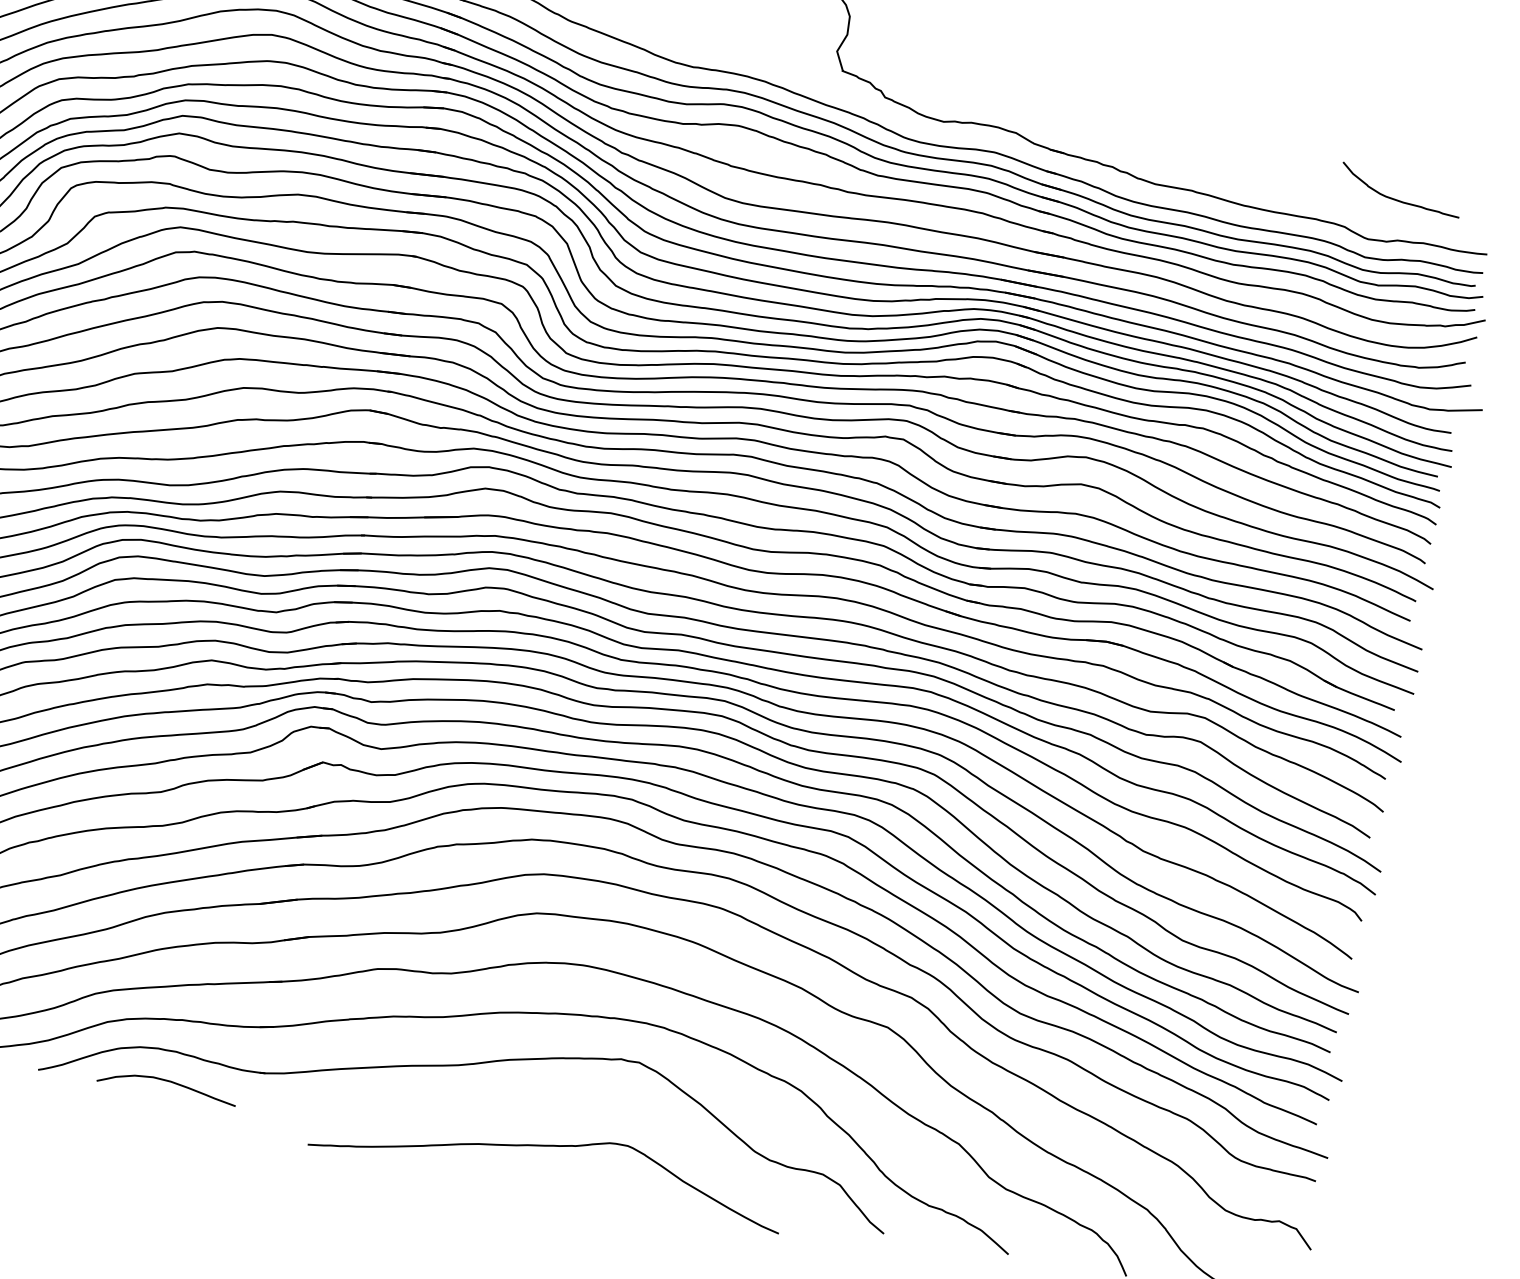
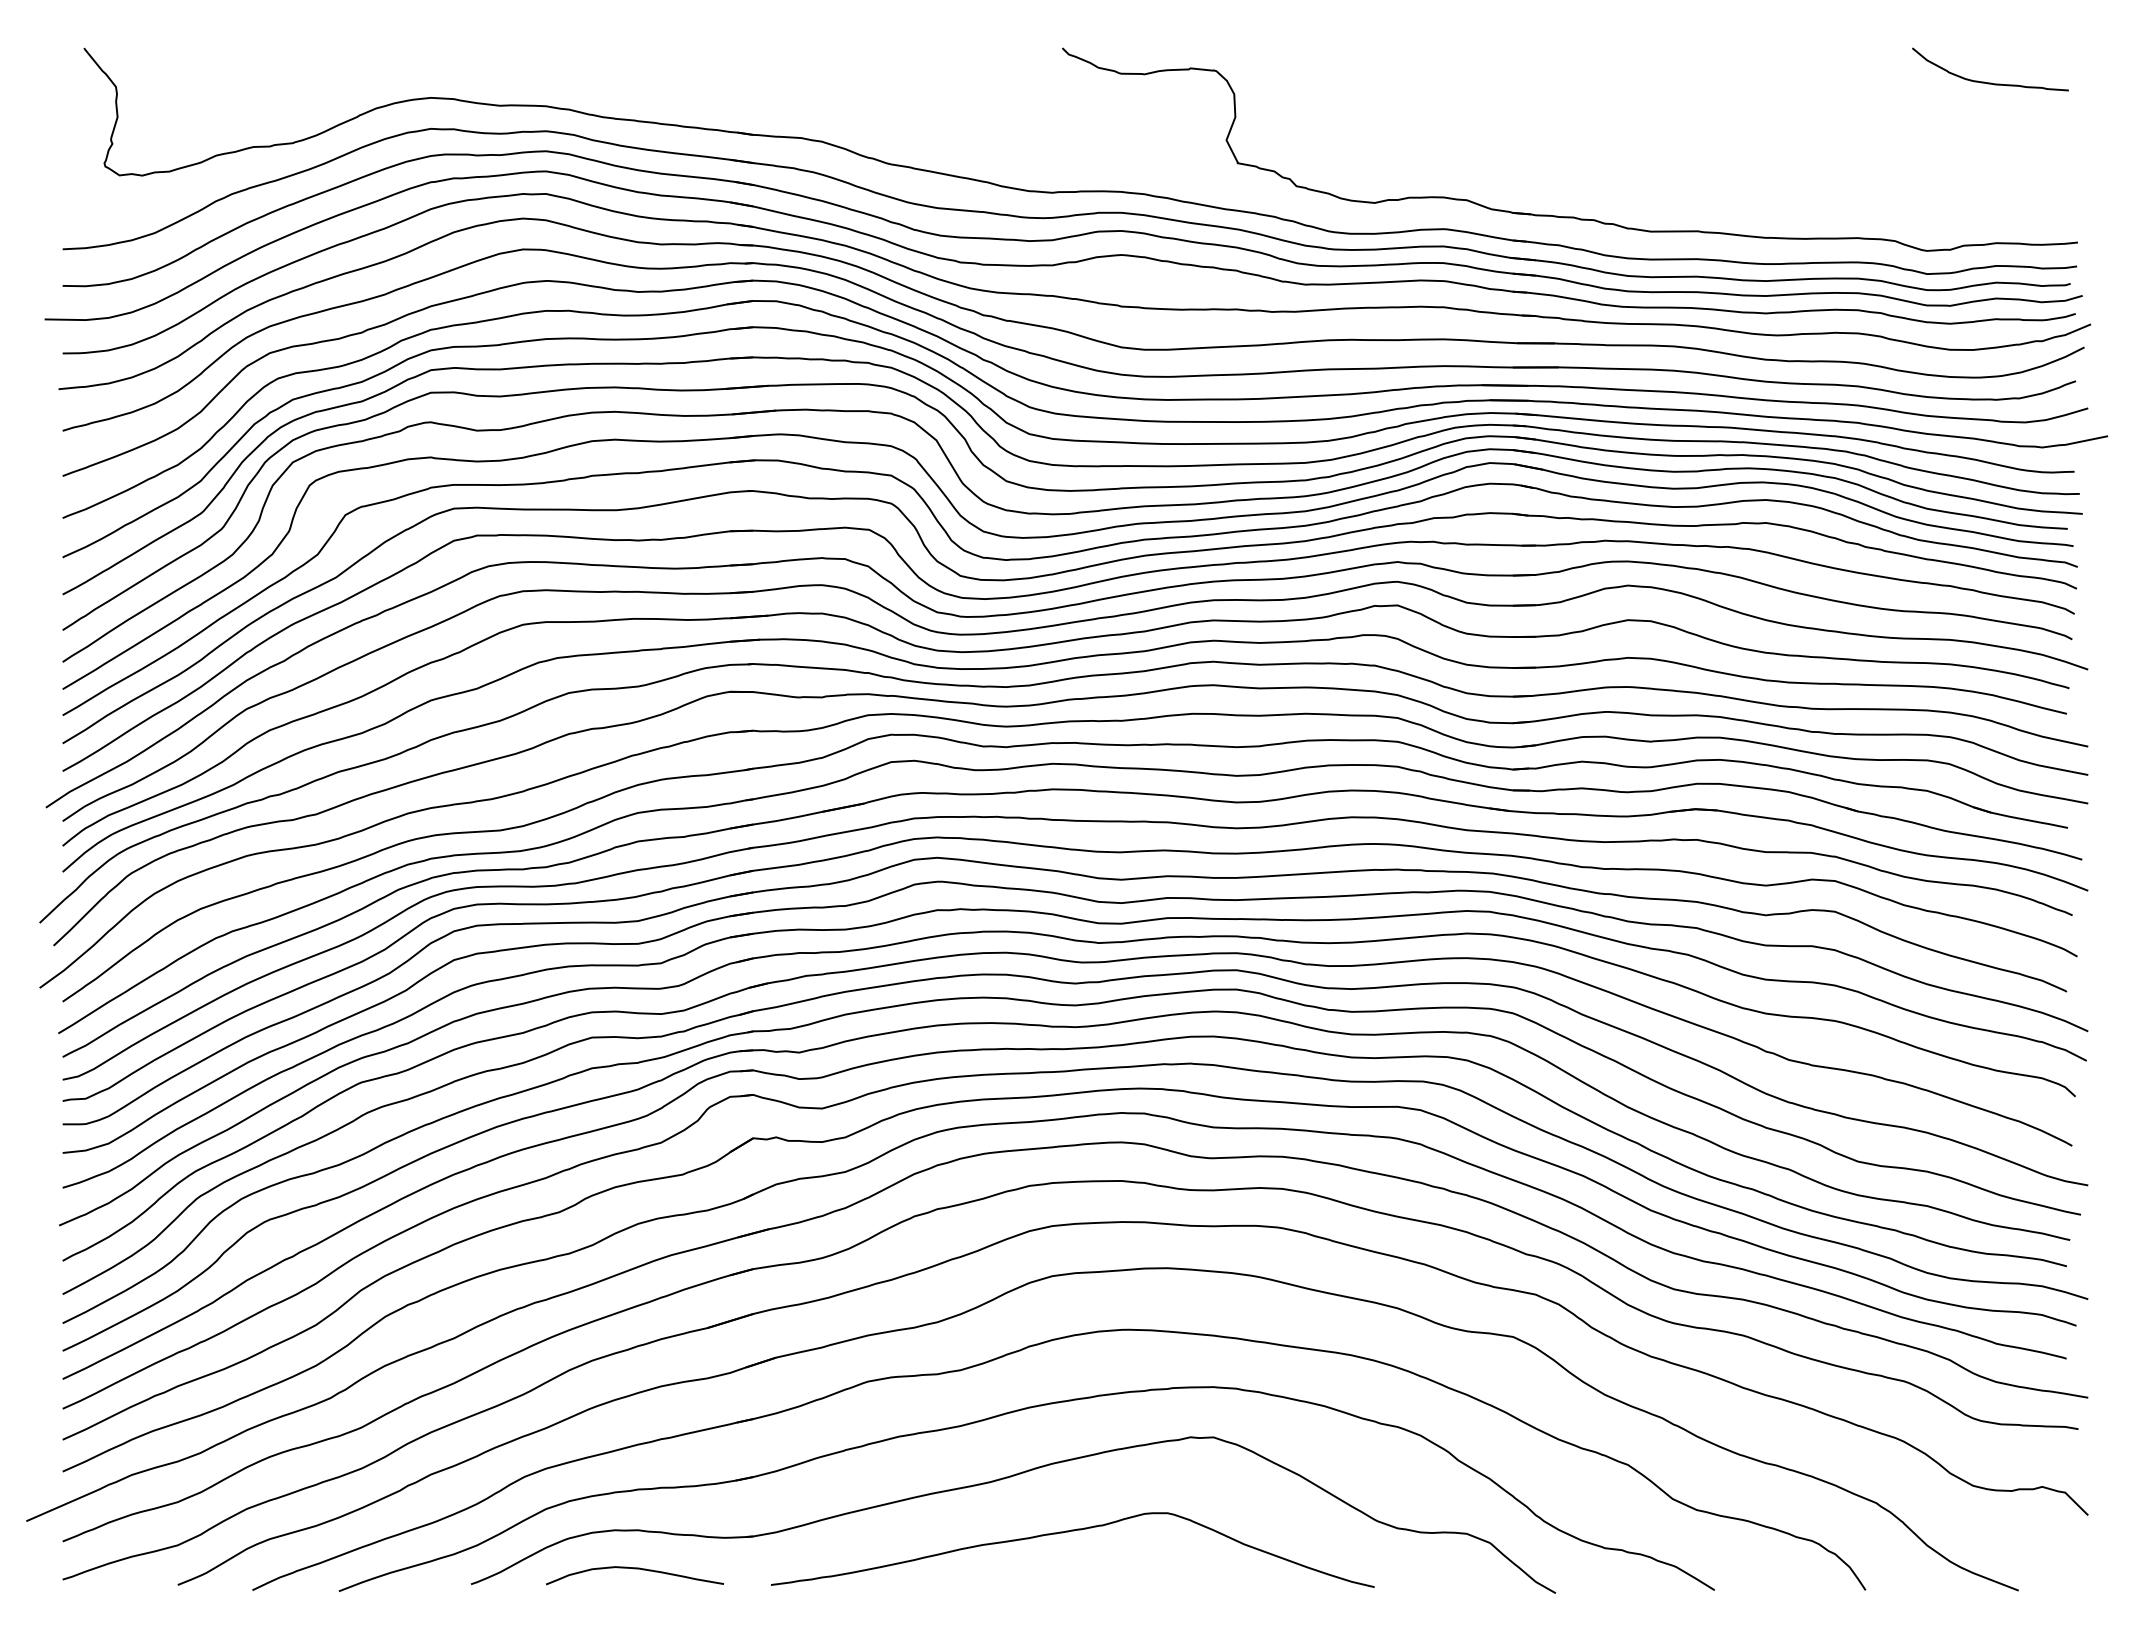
curve: (1399, 200) -> (1990, 82), moved
curve: (547, 1146) -> (1068, 1532), moved

